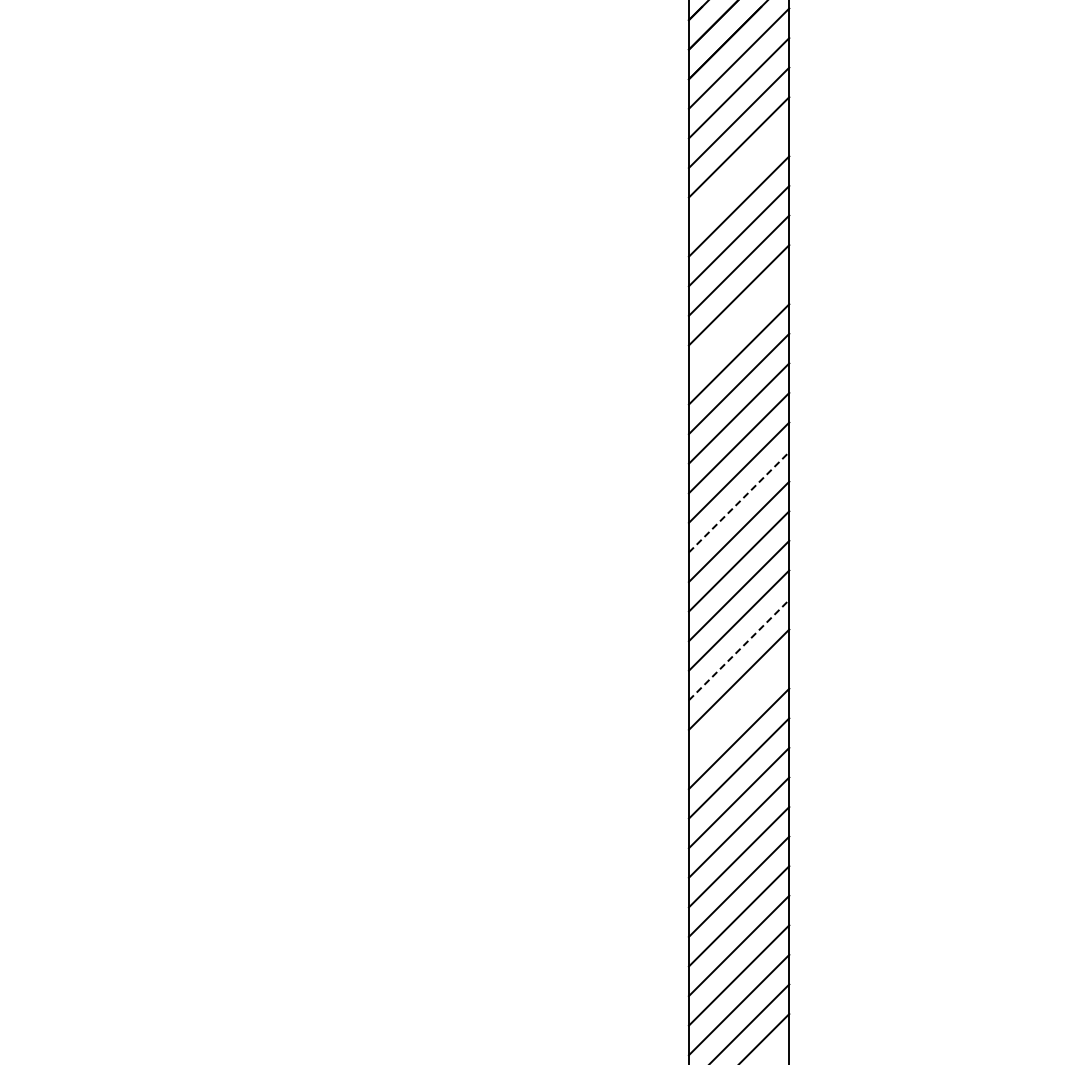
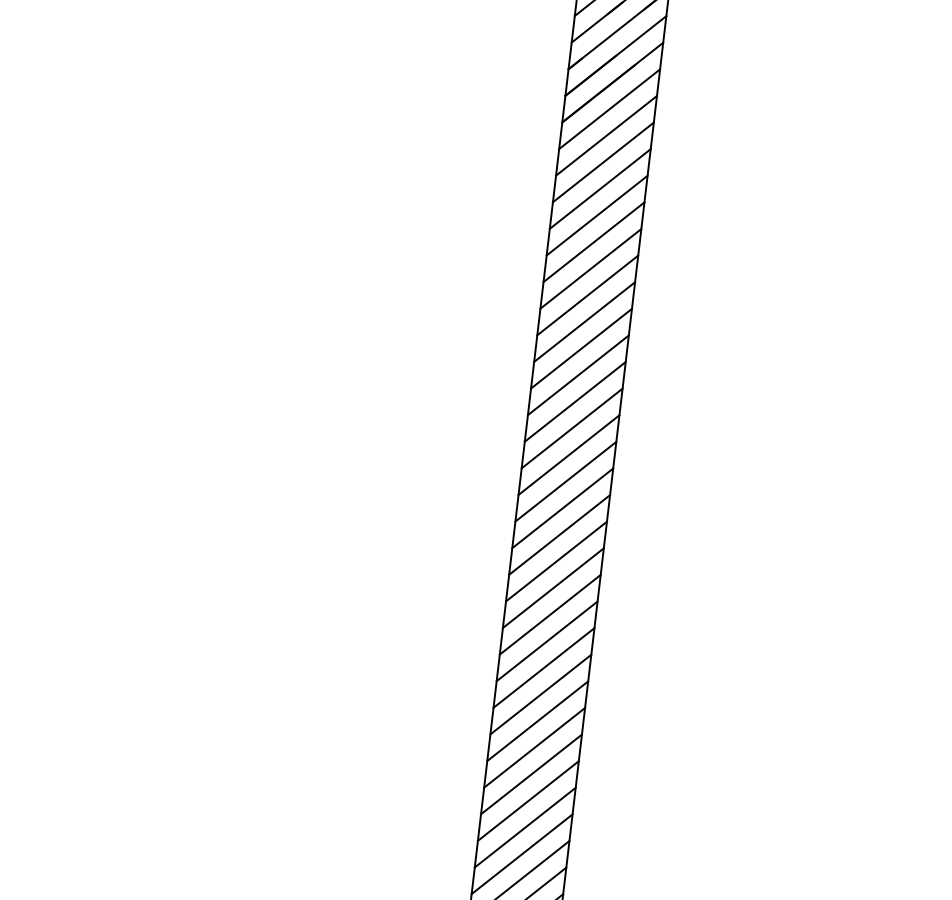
line: (738, 176) -> (596, 215), added
line: (738, 324) -> (580, 348), added
line: (739, 502) -> (563, 508), dashed -> solid
line: (739, 650) -> (547, 641), dashed -> solid
line: (738, 709) -> (540, 694), added

